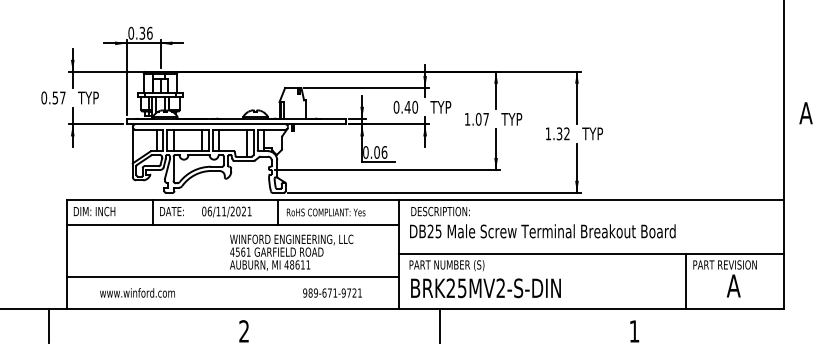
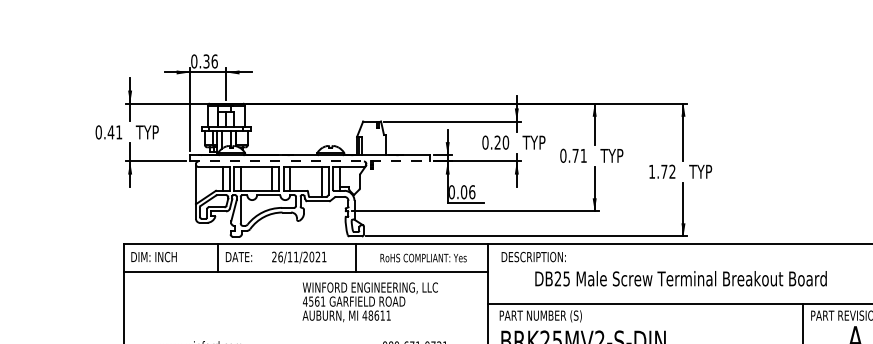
text: (58, 97) -> (114, 131), 0.57 -> 0.41
text: (407, 106) -> (497, 141), 0.40 -> 0.20
text: (476, 118) -> (573, 154), 1.07 -> 0.71
line: (236, 124) -> (309, 161), solid -> dashed
text: (559, 133) -> (664, 171), 1.32 -> 1.72
text: (204, 211) -> (274, 256), 06/11/2021 -> 26/11/2021
text: (325, 212) -> (422, 258), moved
text: (542, 231) -> (680, 278), moved
line: (232, 276) -> (305, 328), removed

